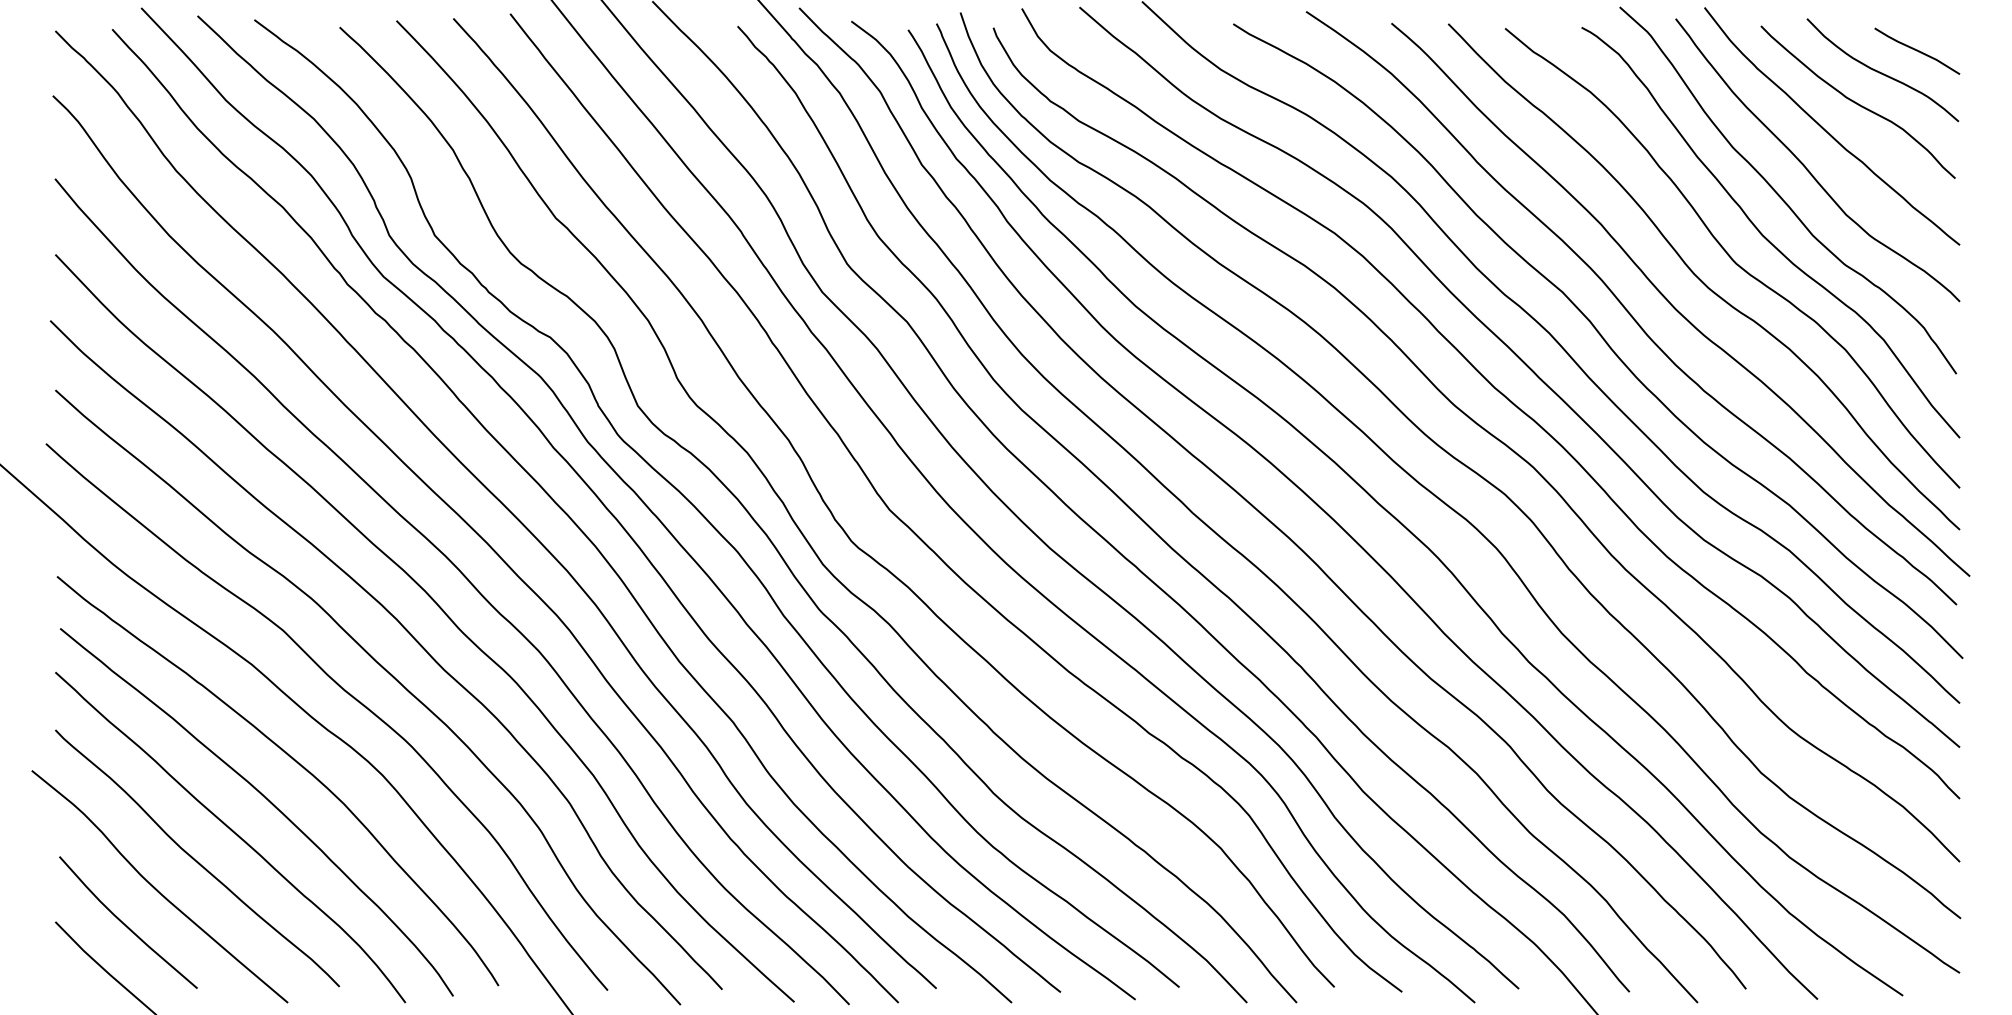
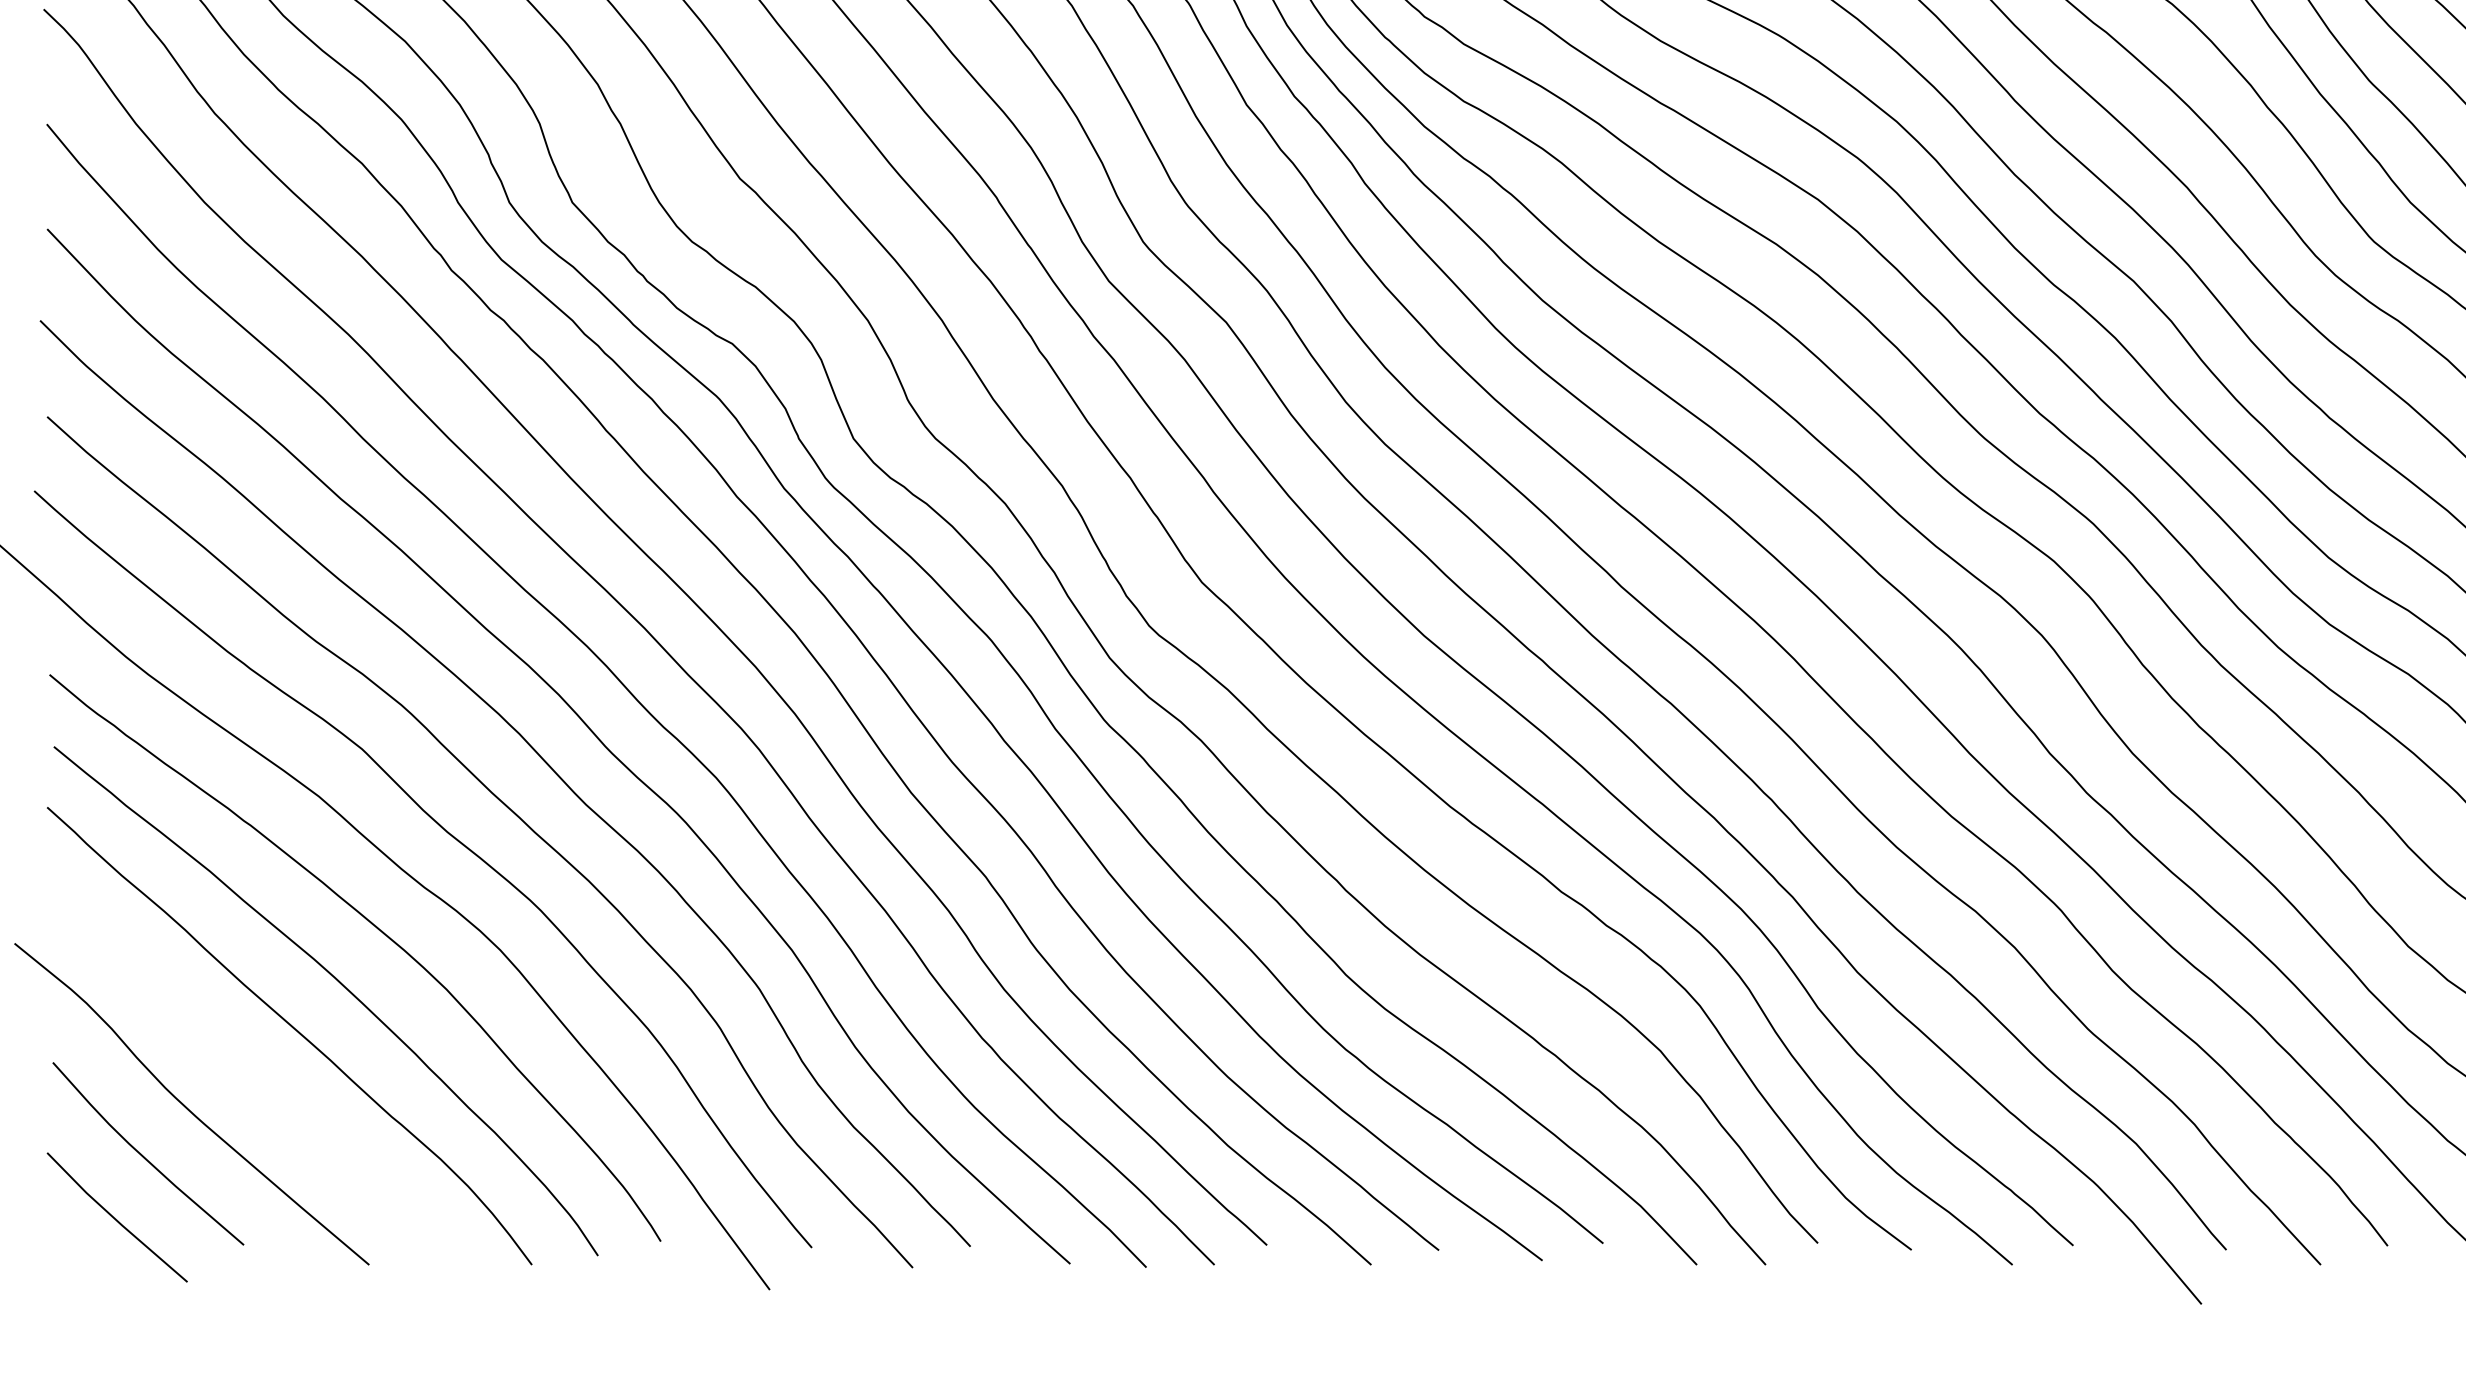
curve: (195, 859) -> (241, 1066), removed

